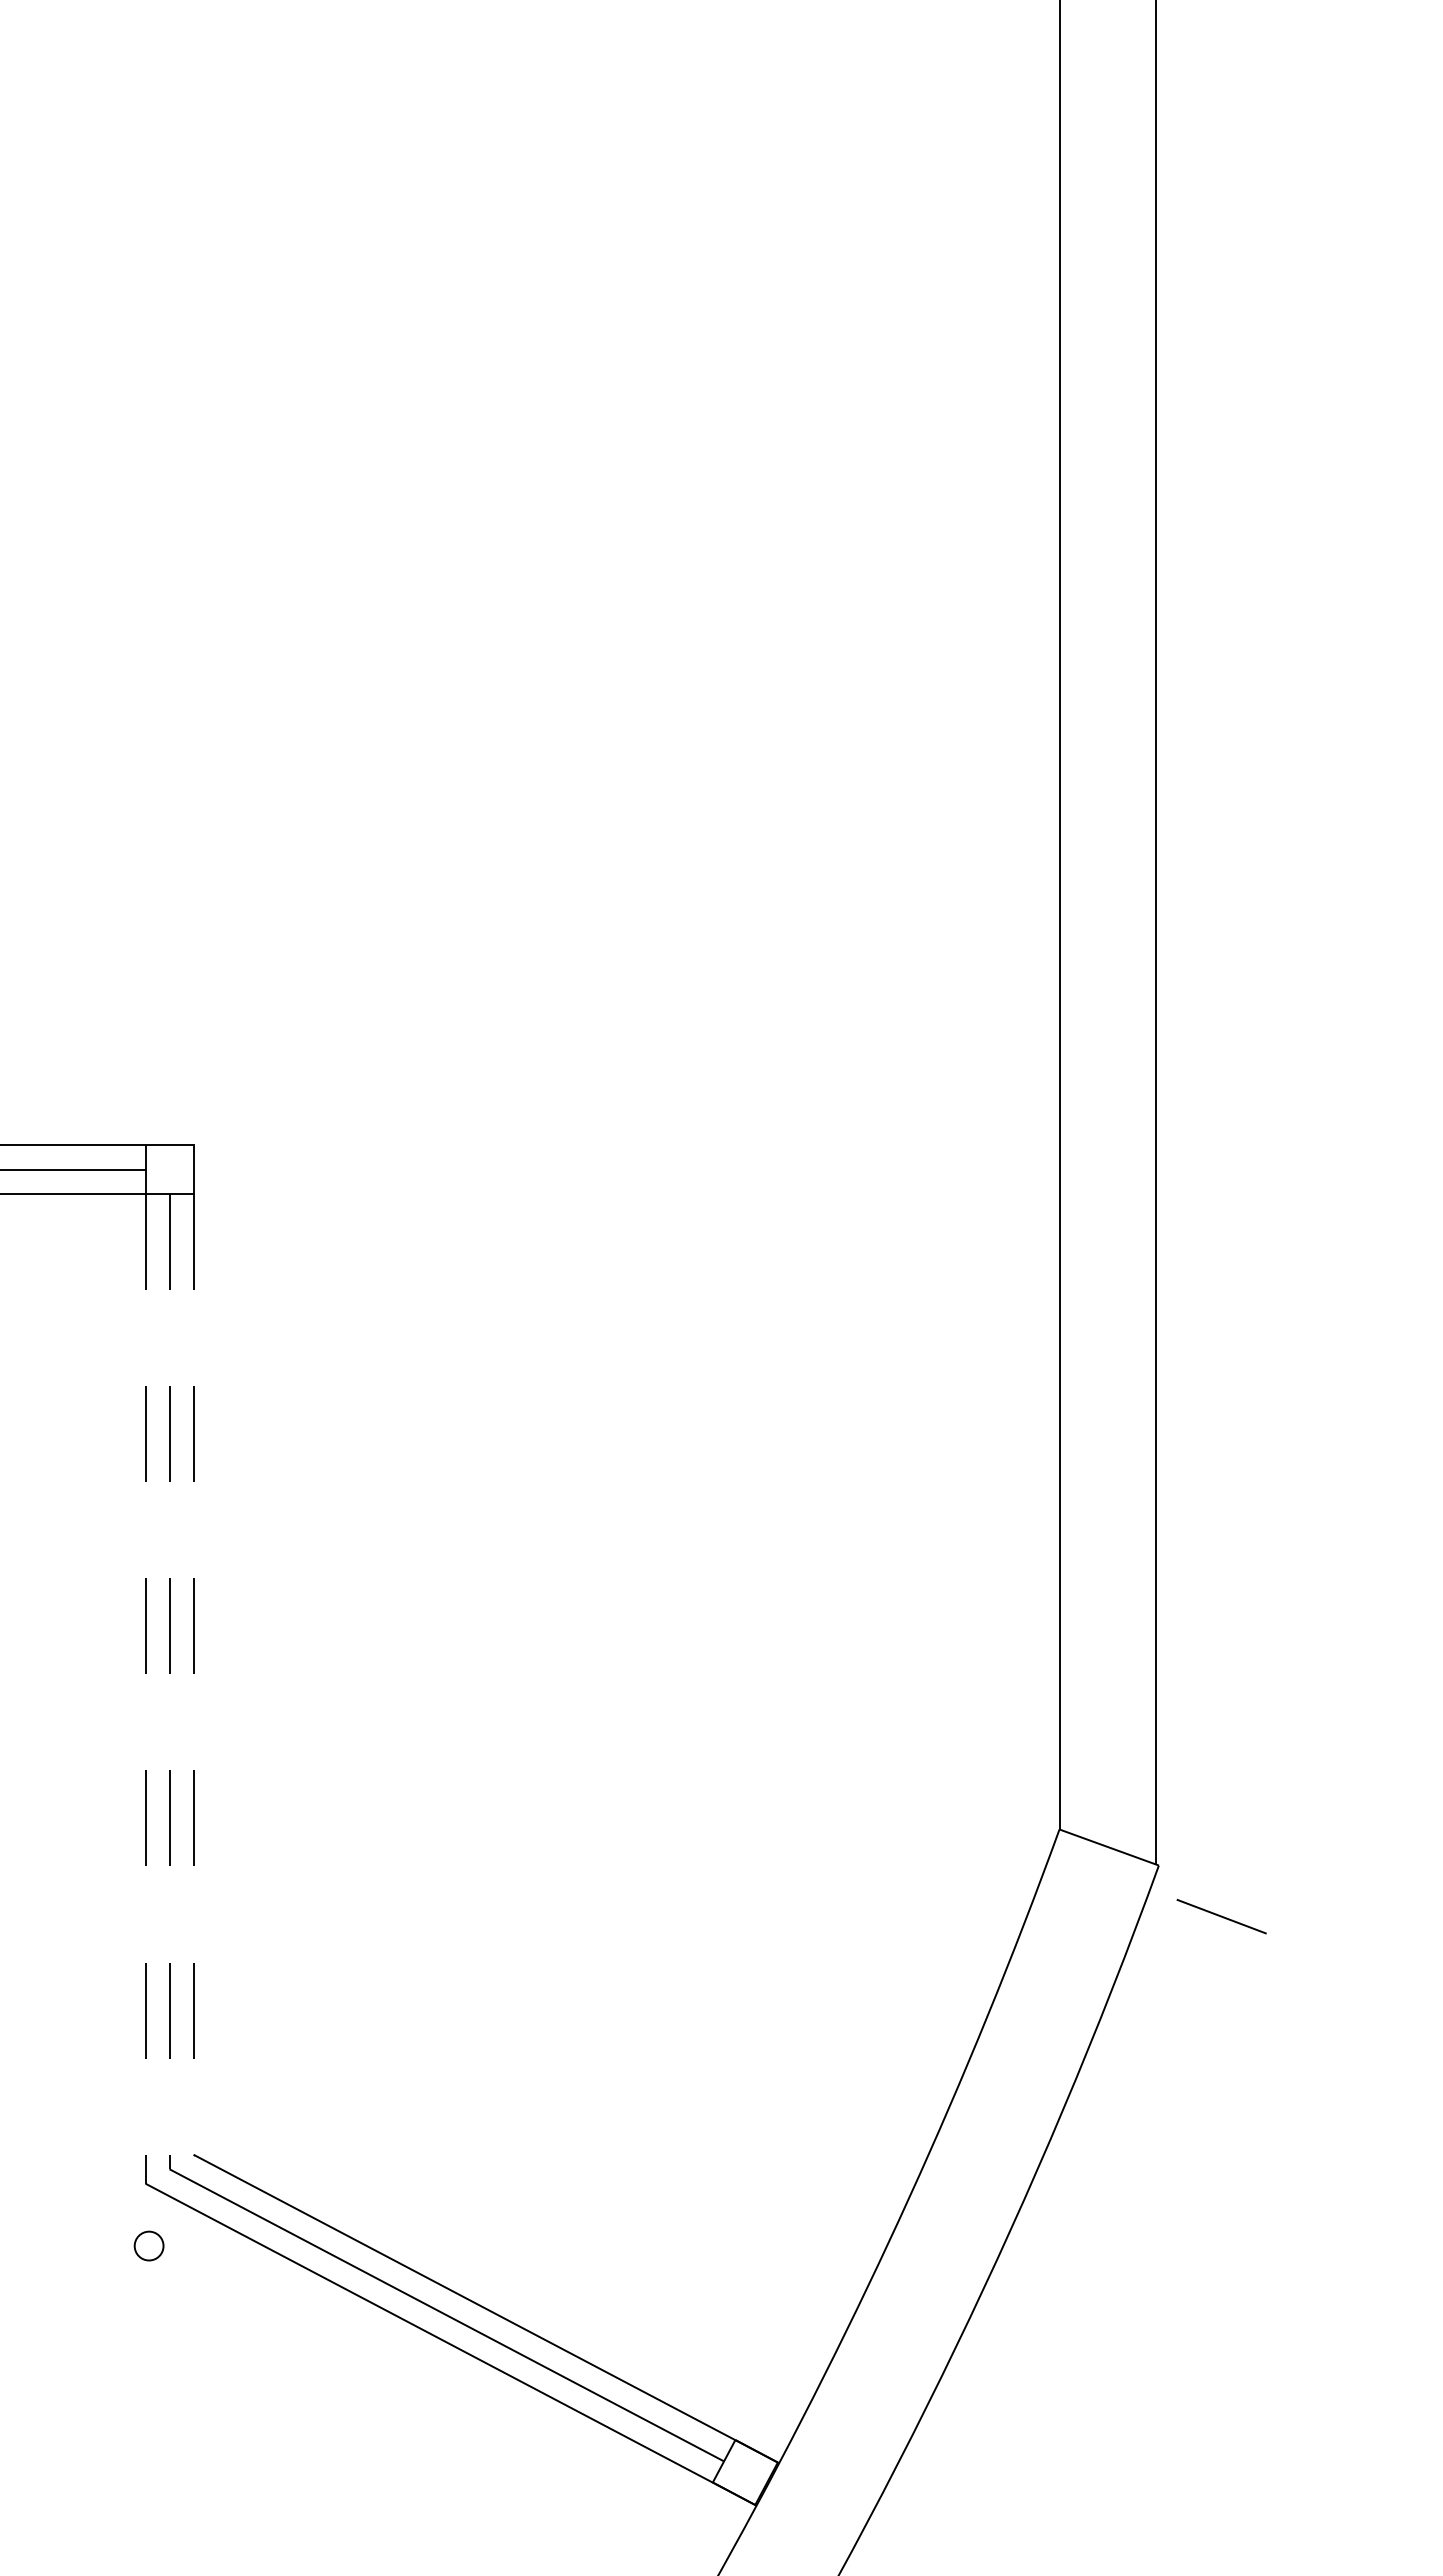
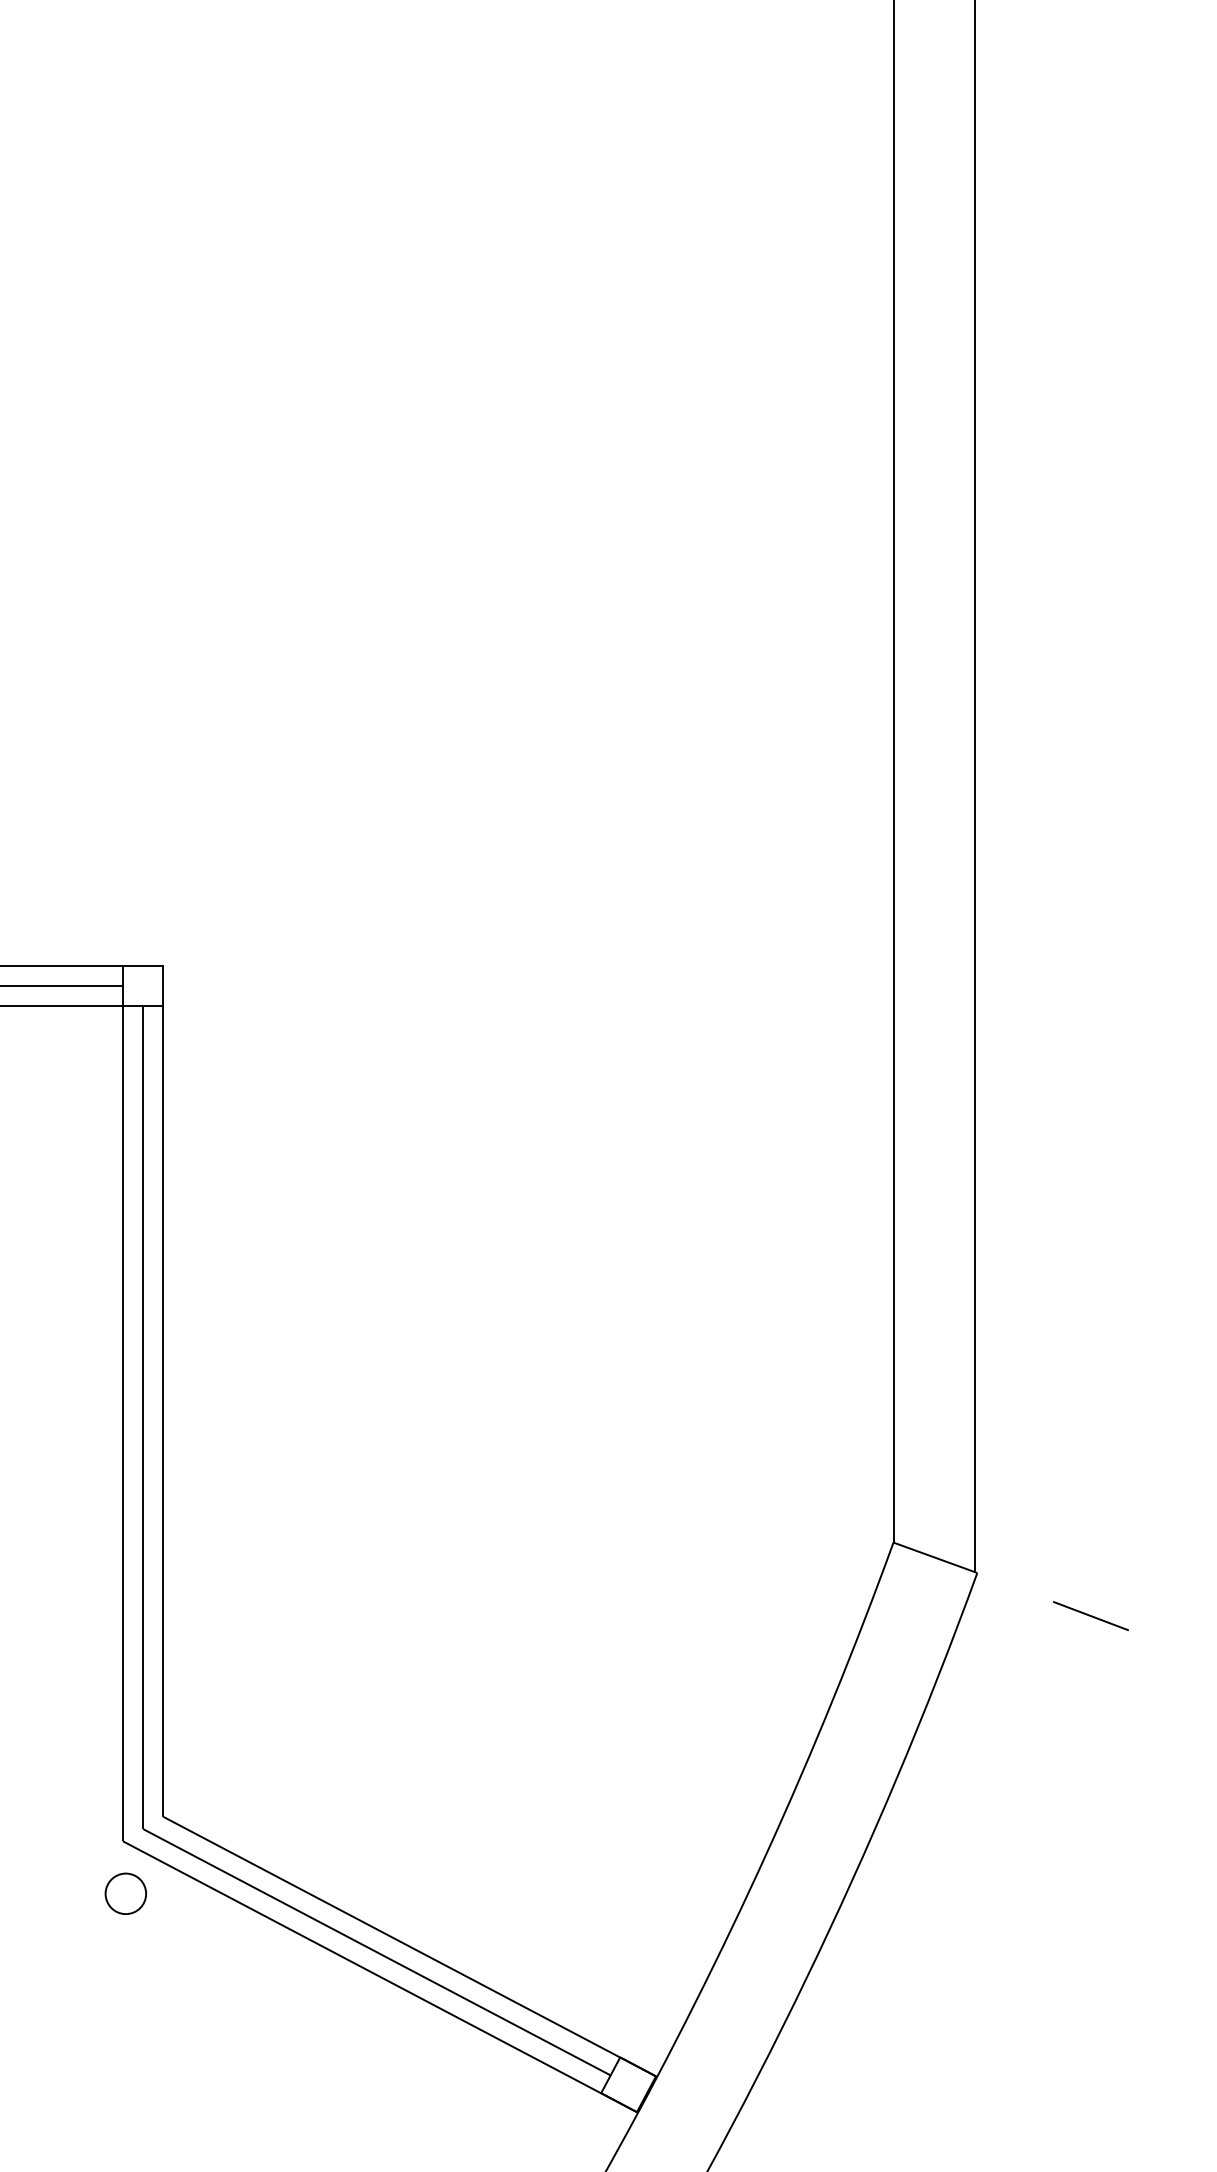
line: (193, 1674) -> (163, 1411), dashed -> solid
line: (169, 1681) -> (143, 1417), dashed -> solid
line: (145, 1689) -> (122, 1424), dashed -> solid
line: (1221, 1916) -> (1090, 1615), moved
circle: (149, 2246) -> (126, 1894), size x1.67

